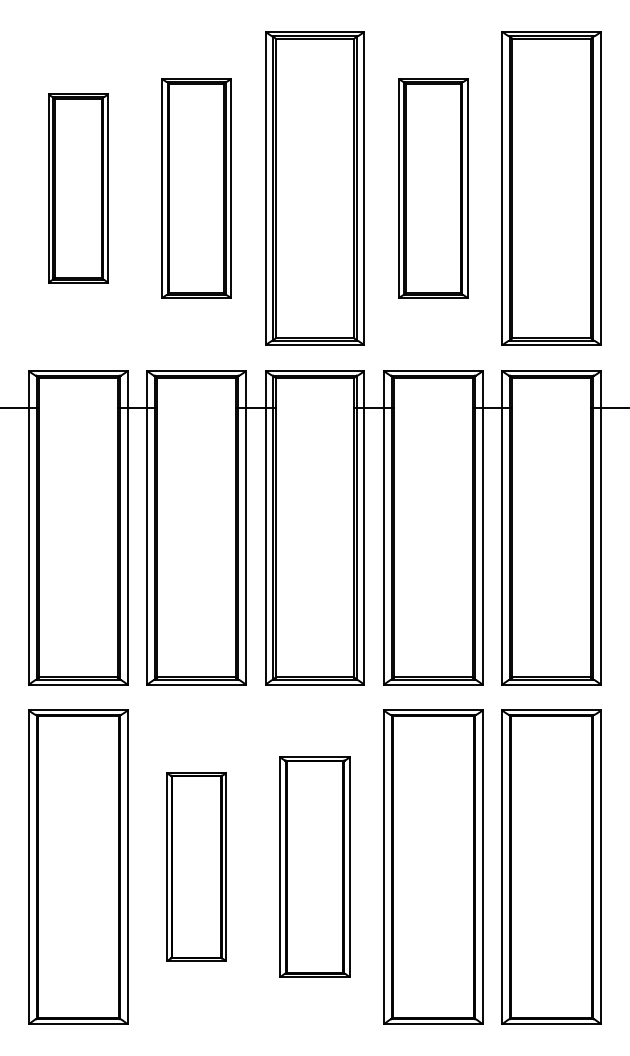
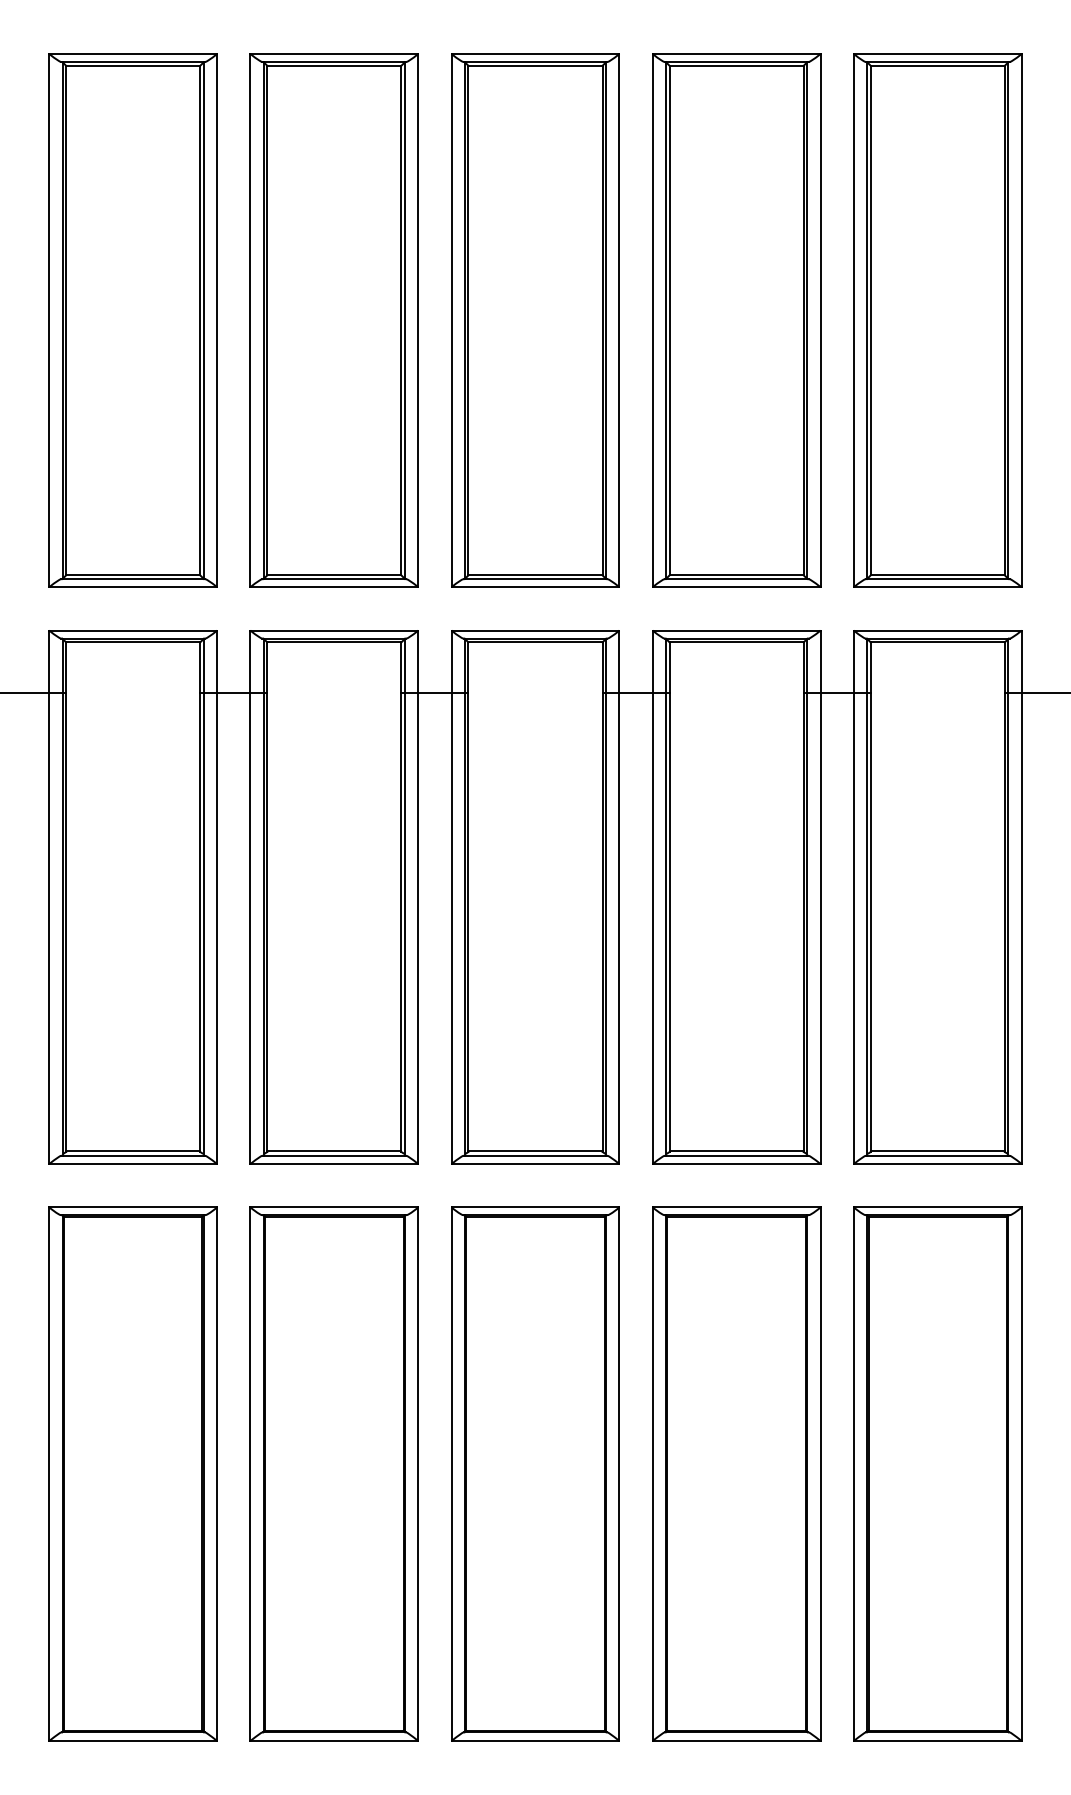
part: (78, 188) -> (133, 320), size x1.67
part: (196, 188) -> (334, 320), size x1.43
part: (433, 188) -> (736, 320), size x1.43
part: (196, 866) -> (334, 1472), size x1.67
part: (314, 866) -> (534, 1472), size x1.43

